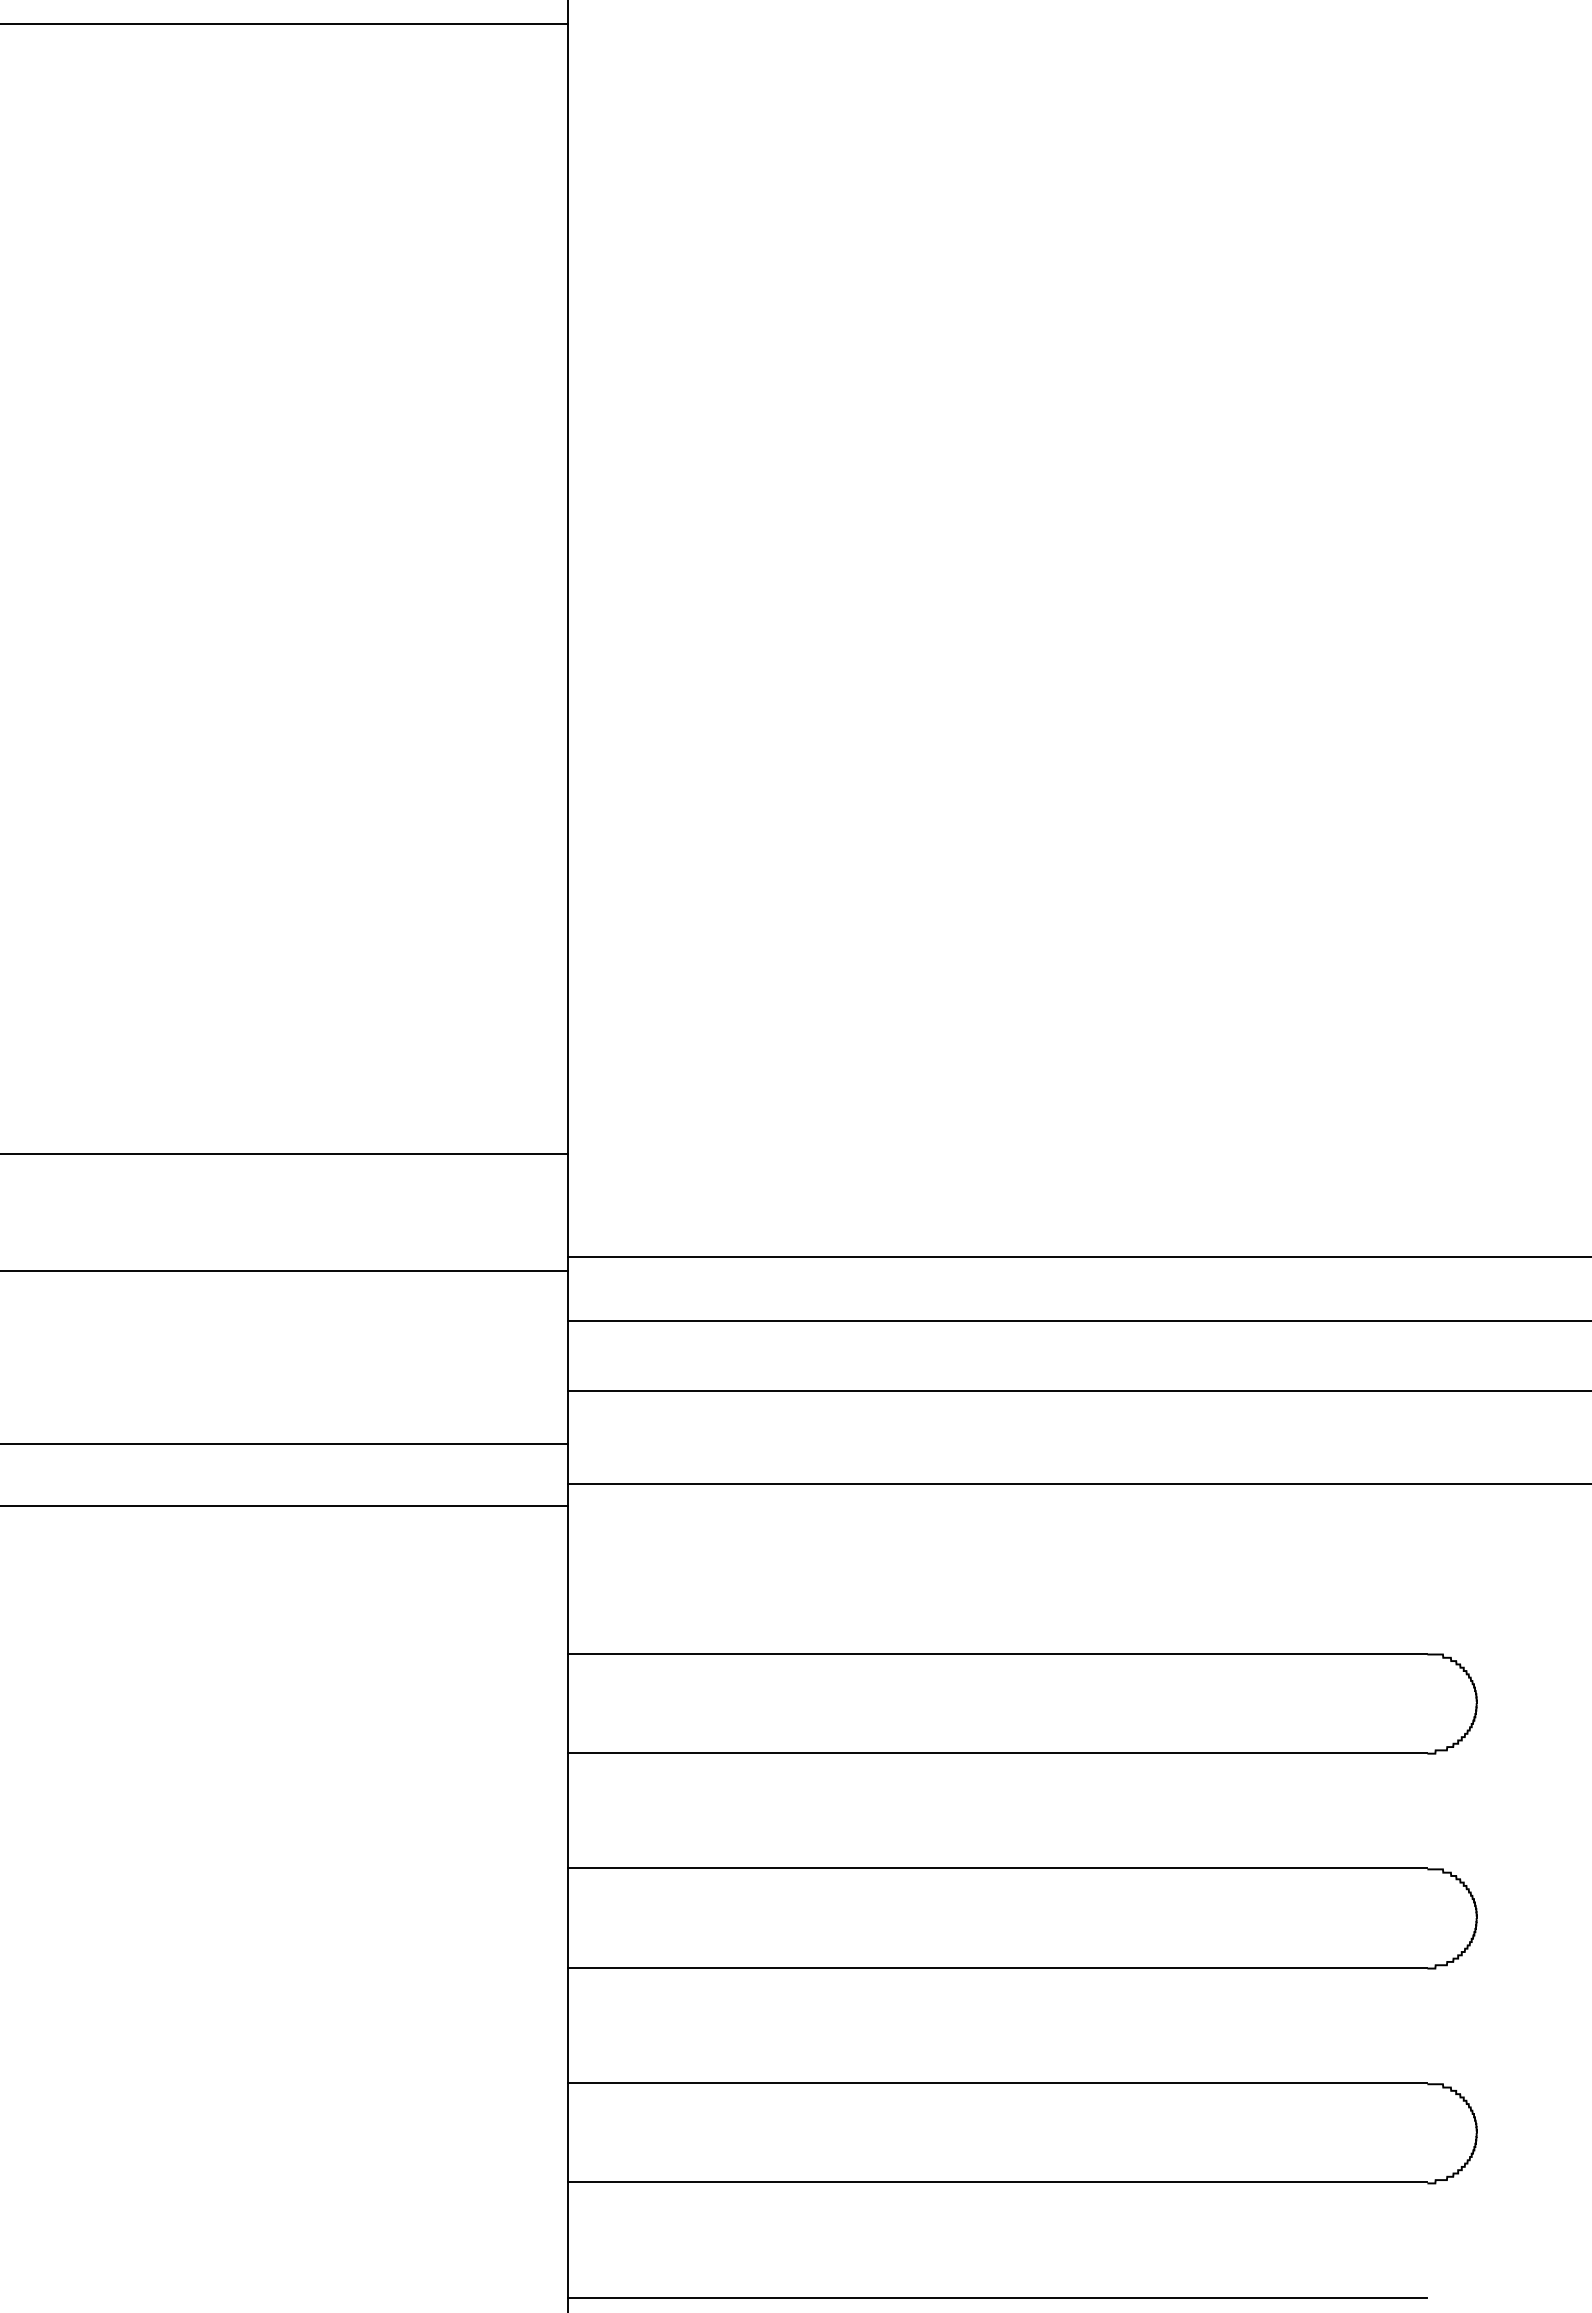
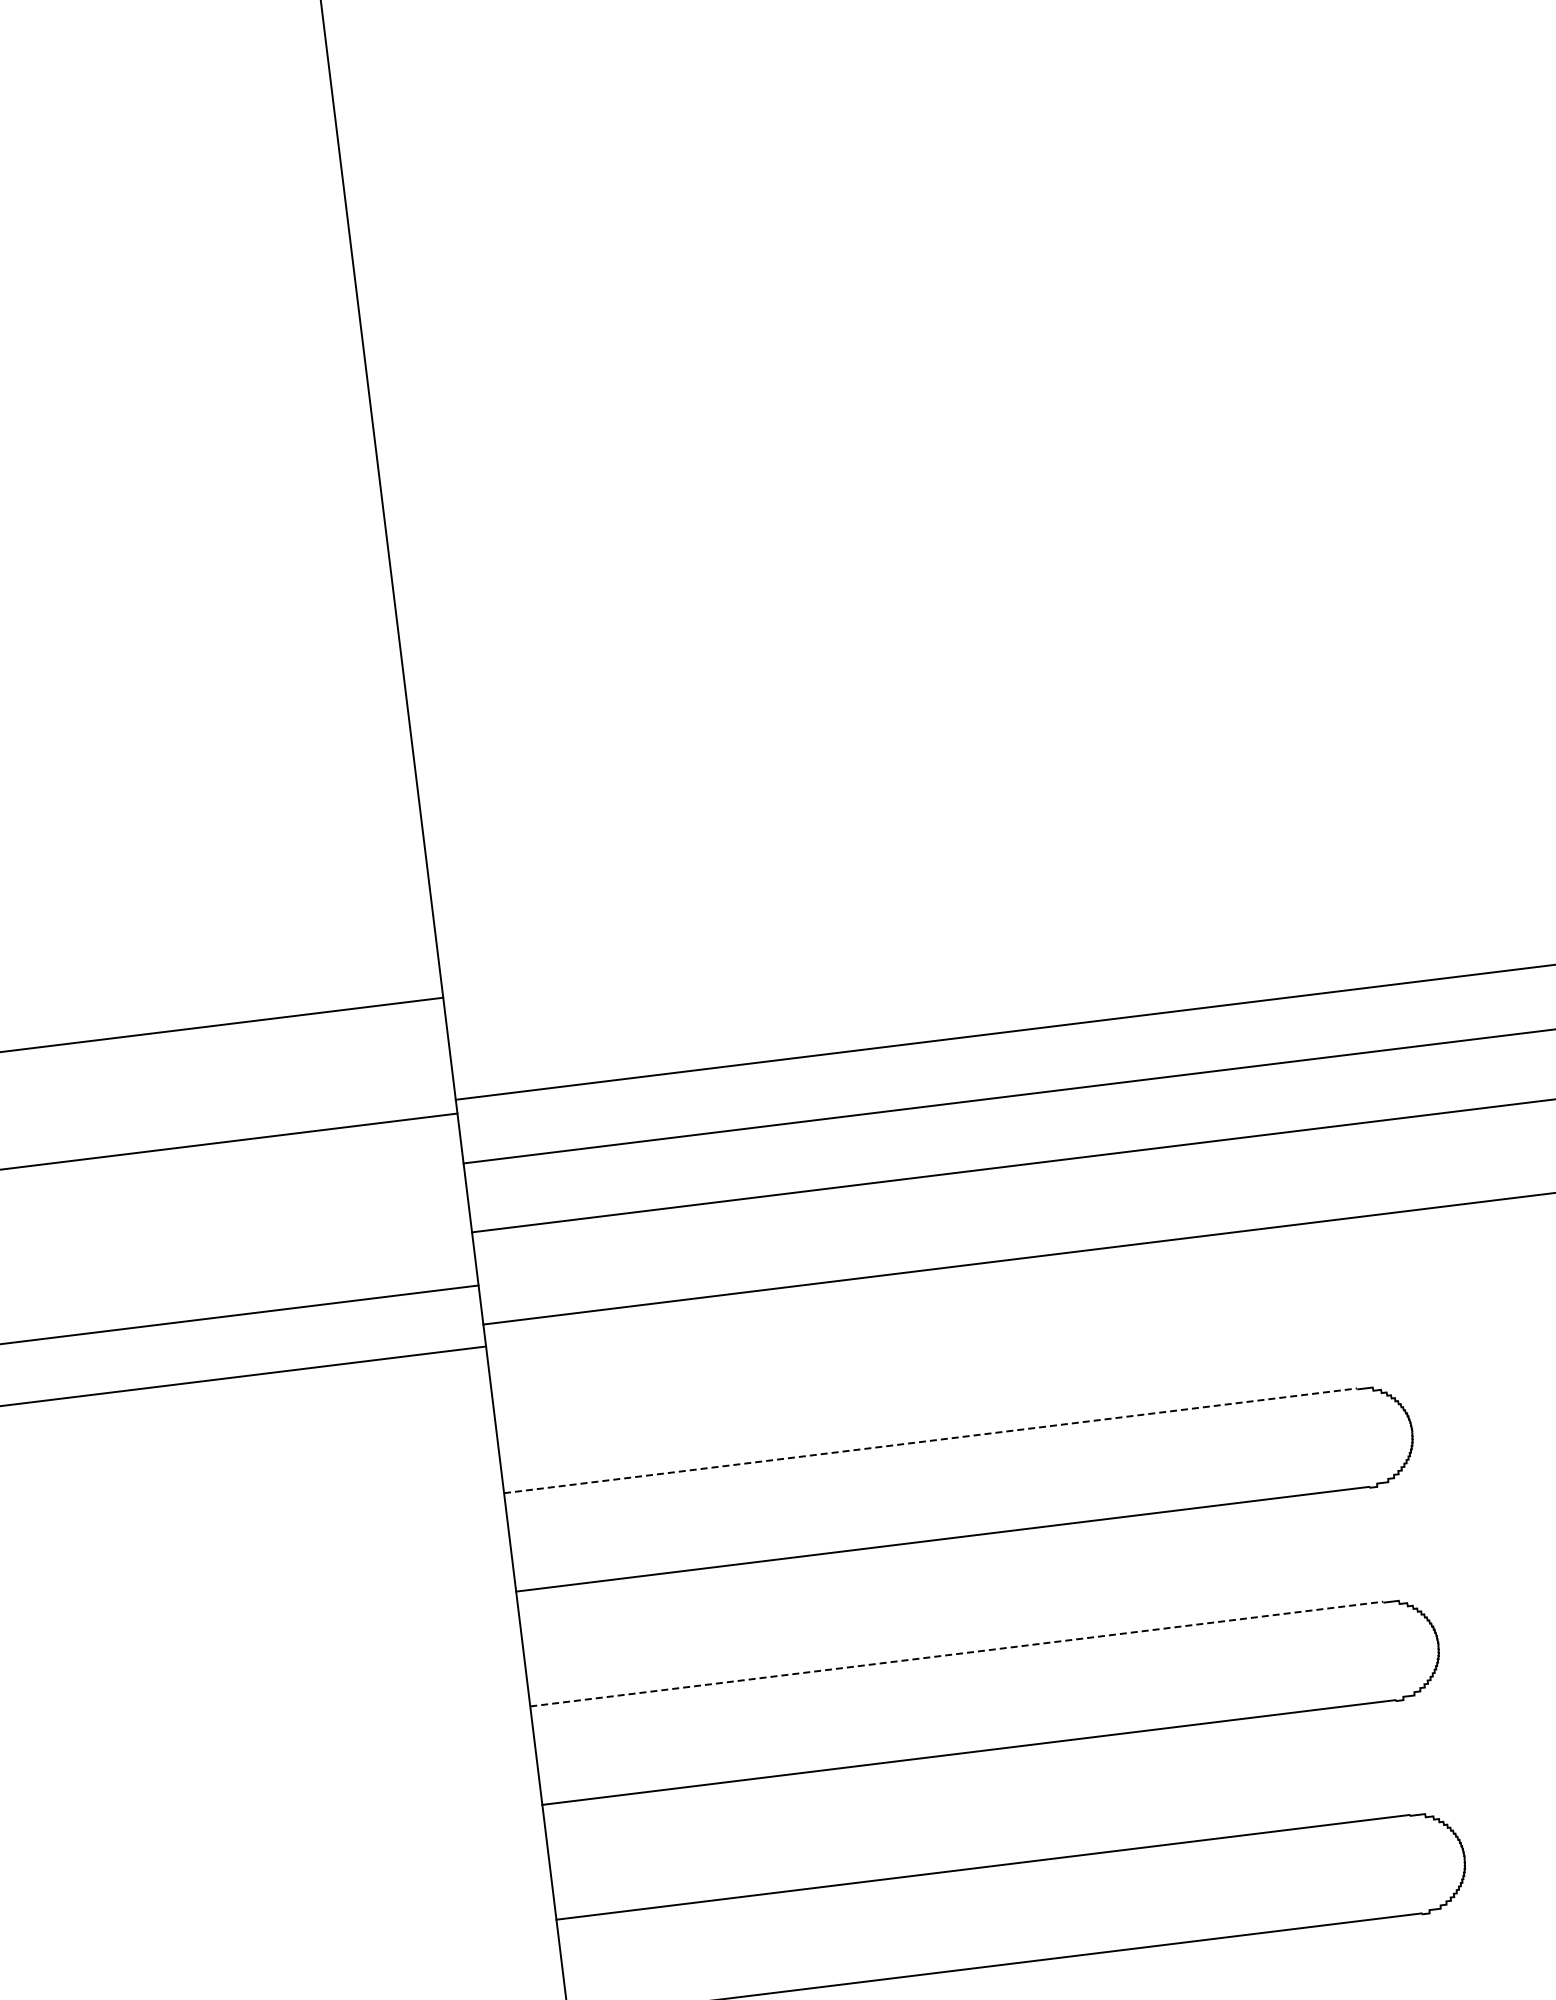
line: (997, 1653) -> (930, 1440), solid -> dashed
line: (997, 1868) -> (956, 1654), solid -> dashed

